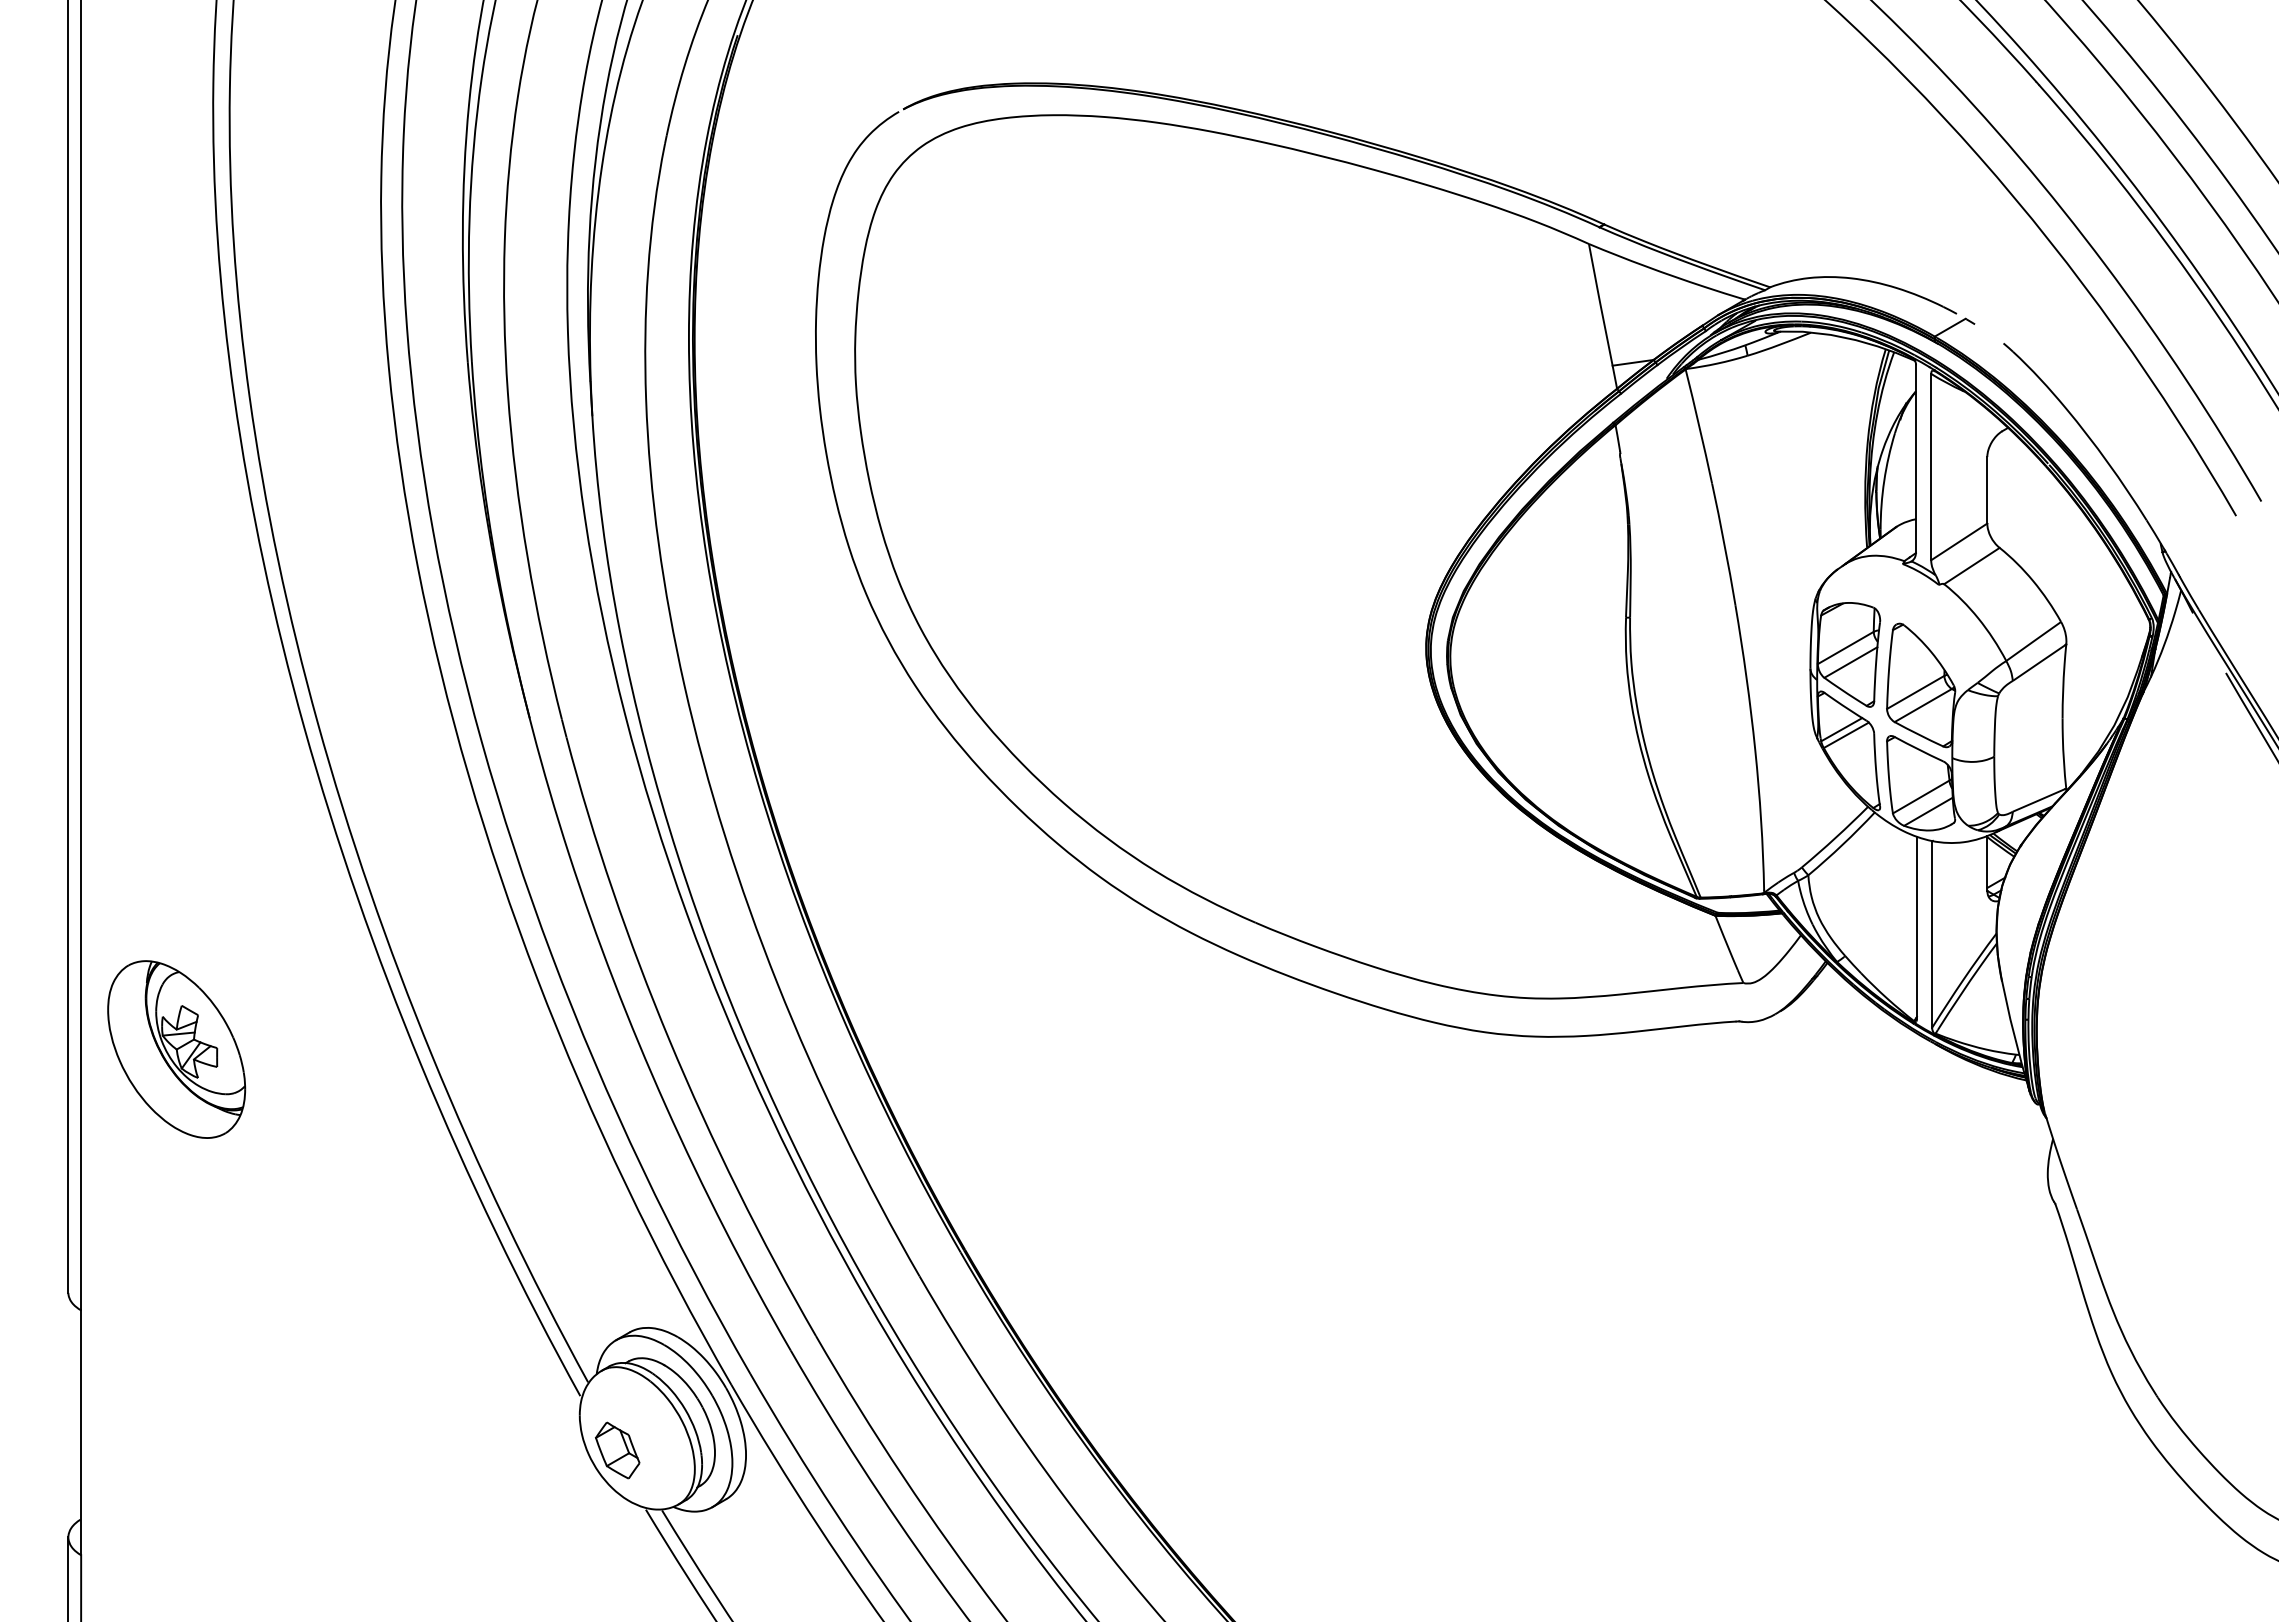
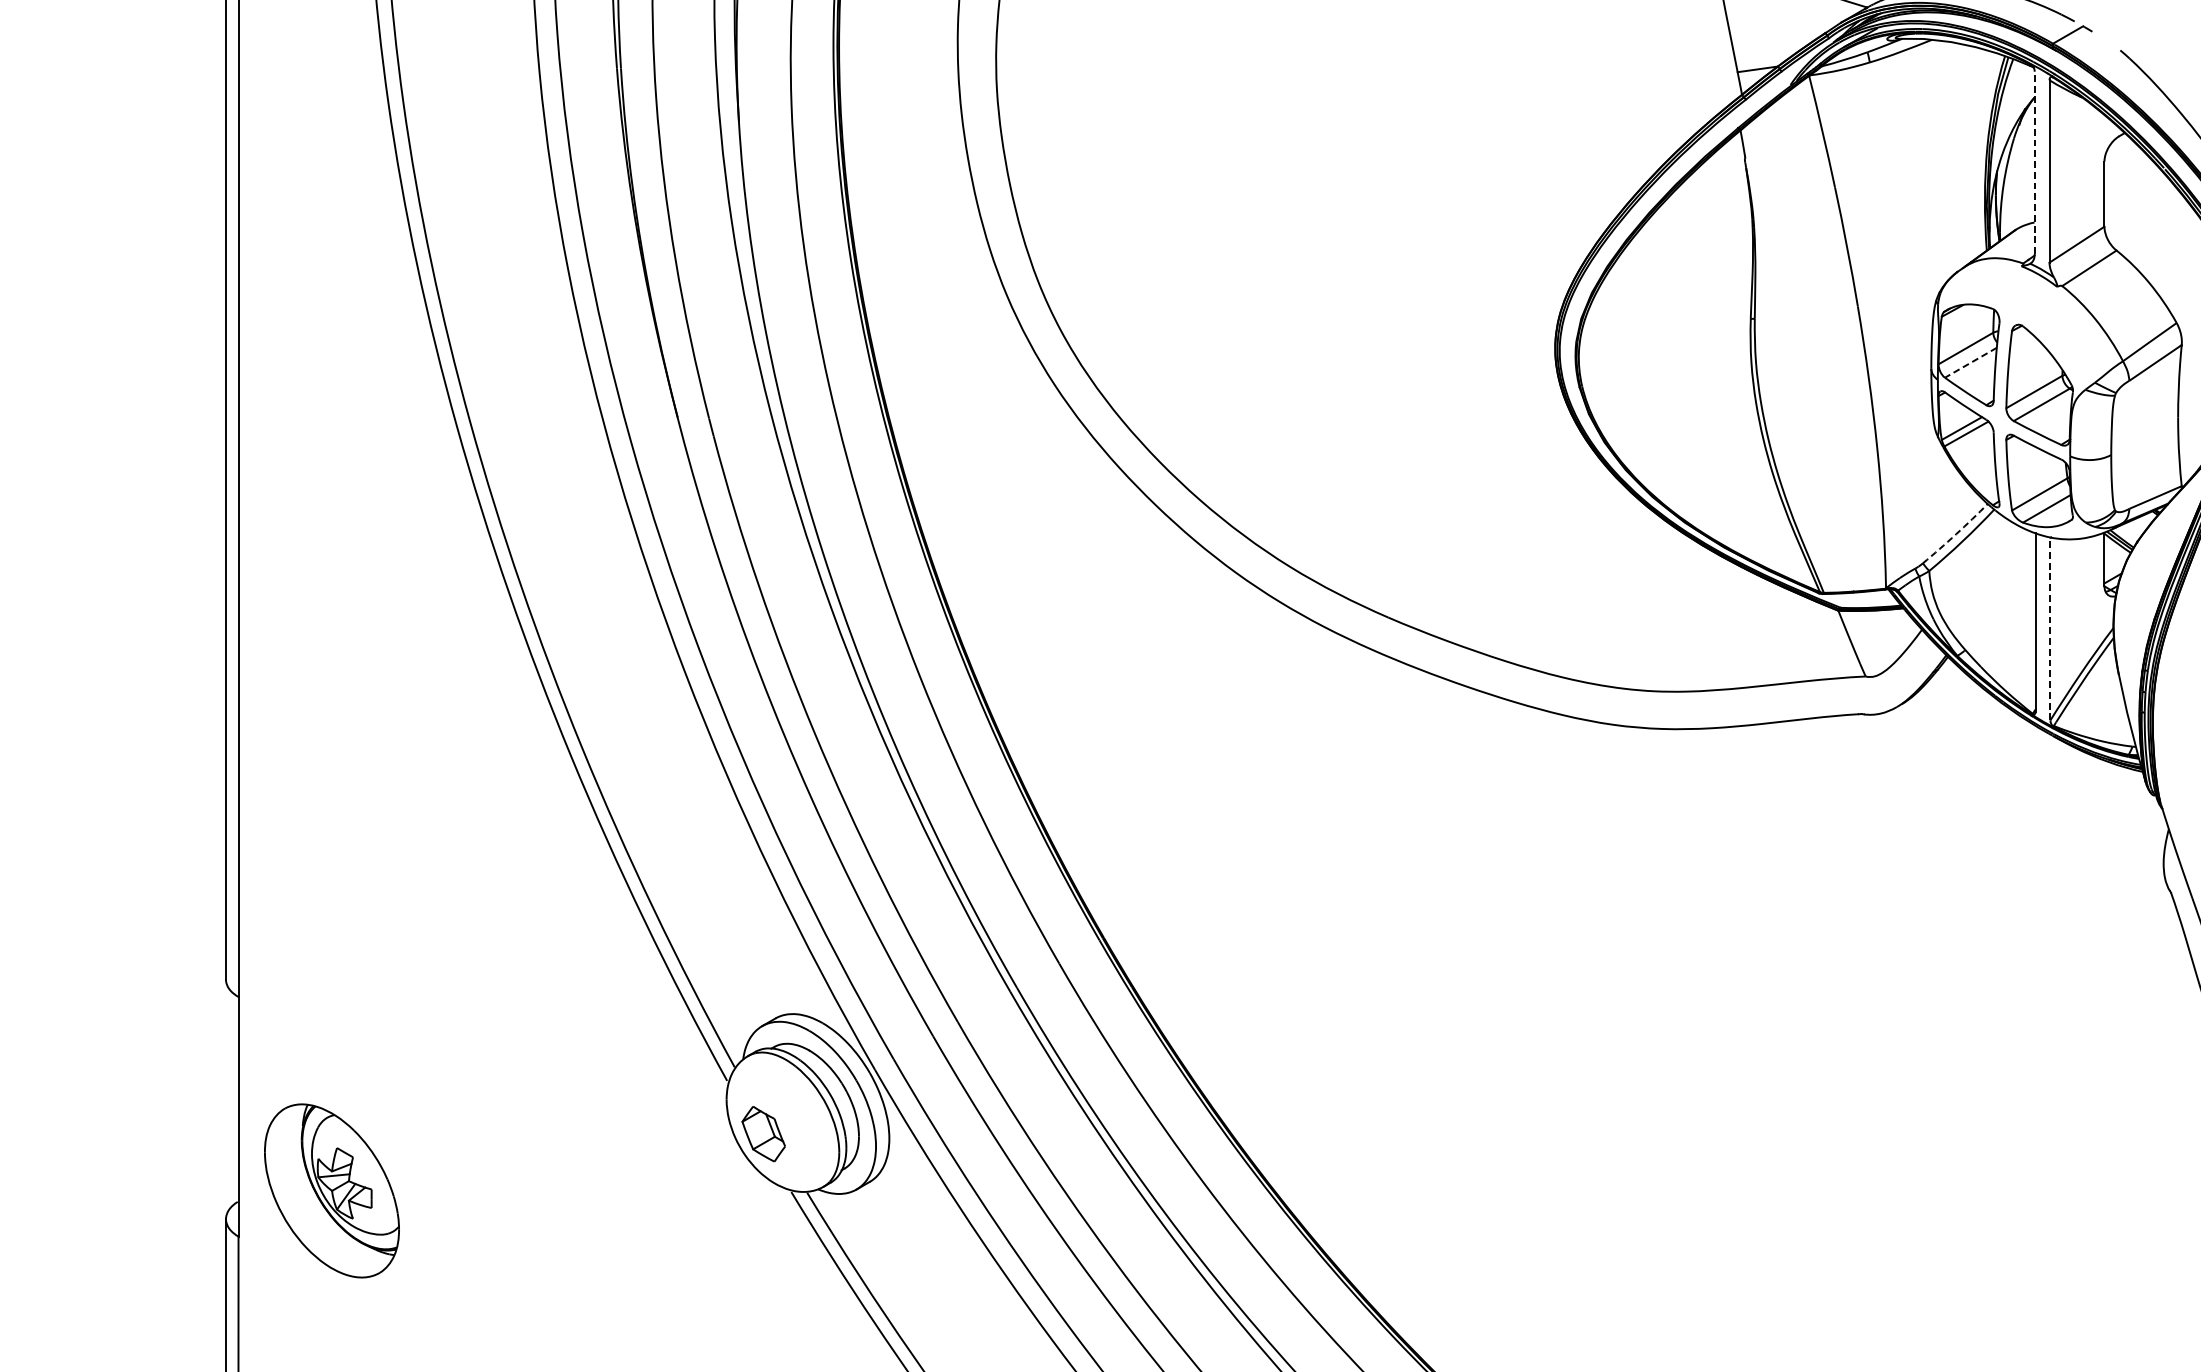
line: (1916, 457) -> (2035, 162), solid -> dashed
line: (1850, 662) -> (1970, 362), solid -> dashed
arc: (1835, 837) -> (1955, 534), solid -> dashed
line: (1932, 934) -> (2050, 628), solid -> dashed
part: (176, 1049) -> (331, 1190), moved

